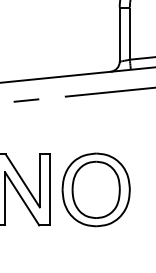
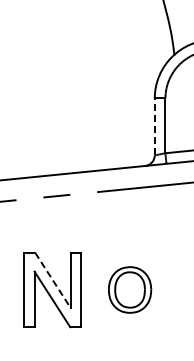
line: (119, 34) -> (154, 126), solid -> dashed
line: (23, 180) -> (53, 280), solid -> dashed
part: (95, 189) -> (129, 289), size x0.6

